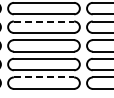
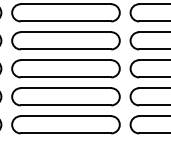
line: (44, 21) -> (66, 32), dashed -> solid
line: (44, 77) -> (66, 116), dashed -> solid

